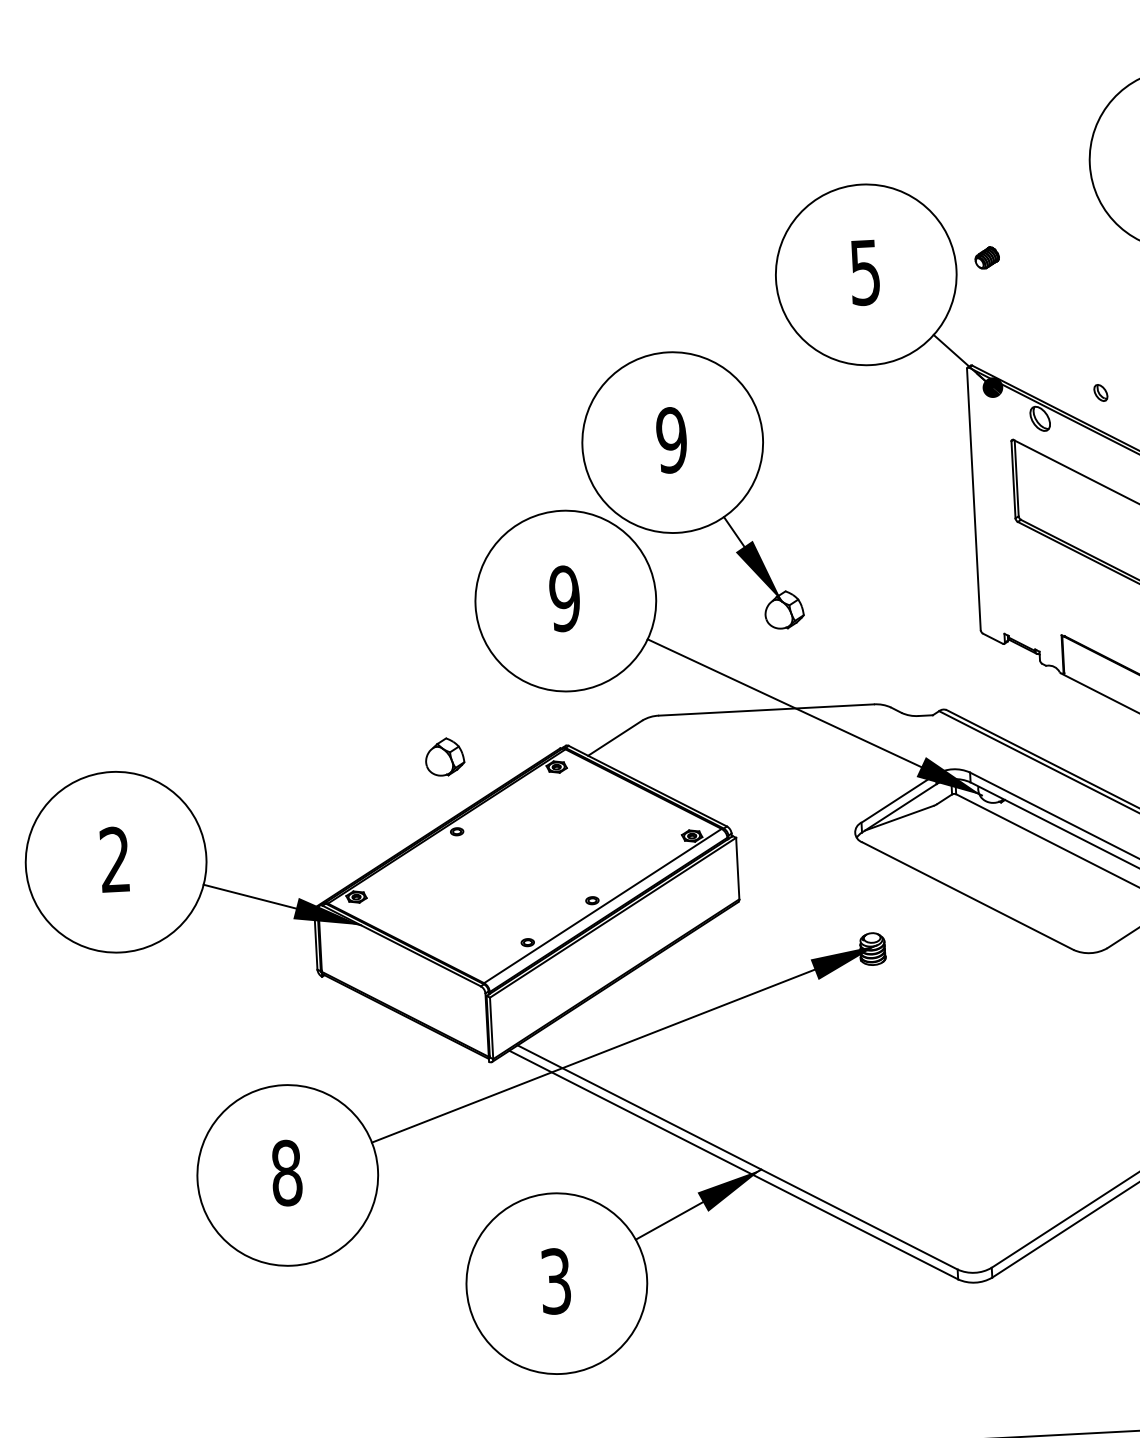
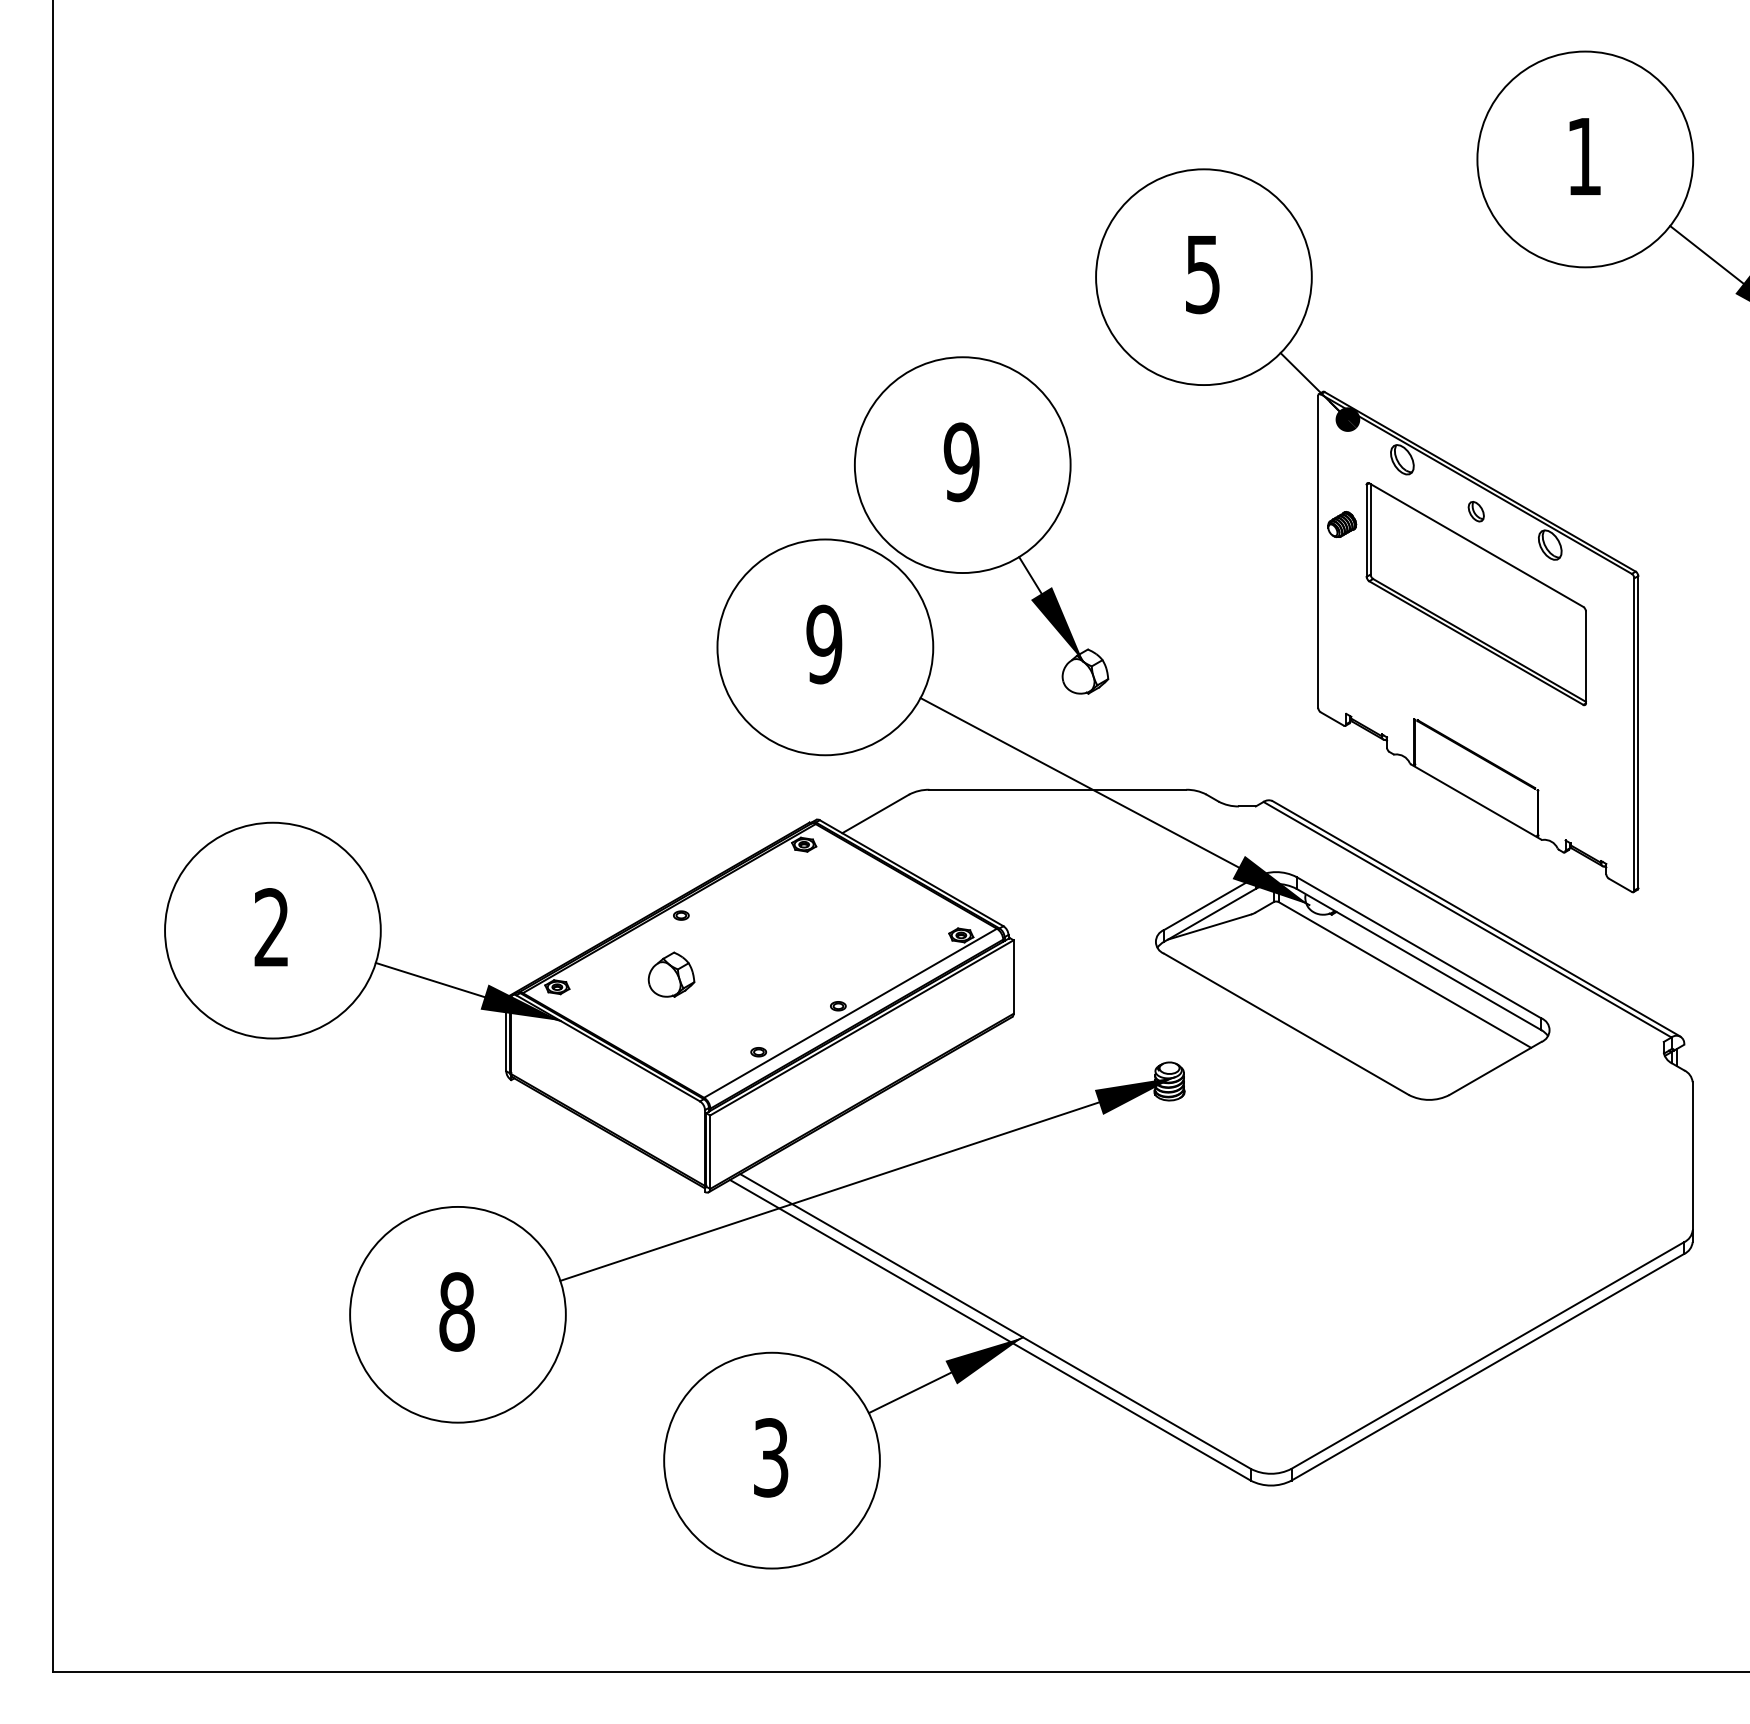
part: (987, 257) -> (1342, 524), moved
part: (1100, 392) -> (1475, 511), moved
part: (444, 756) -> (671, 974), moved

